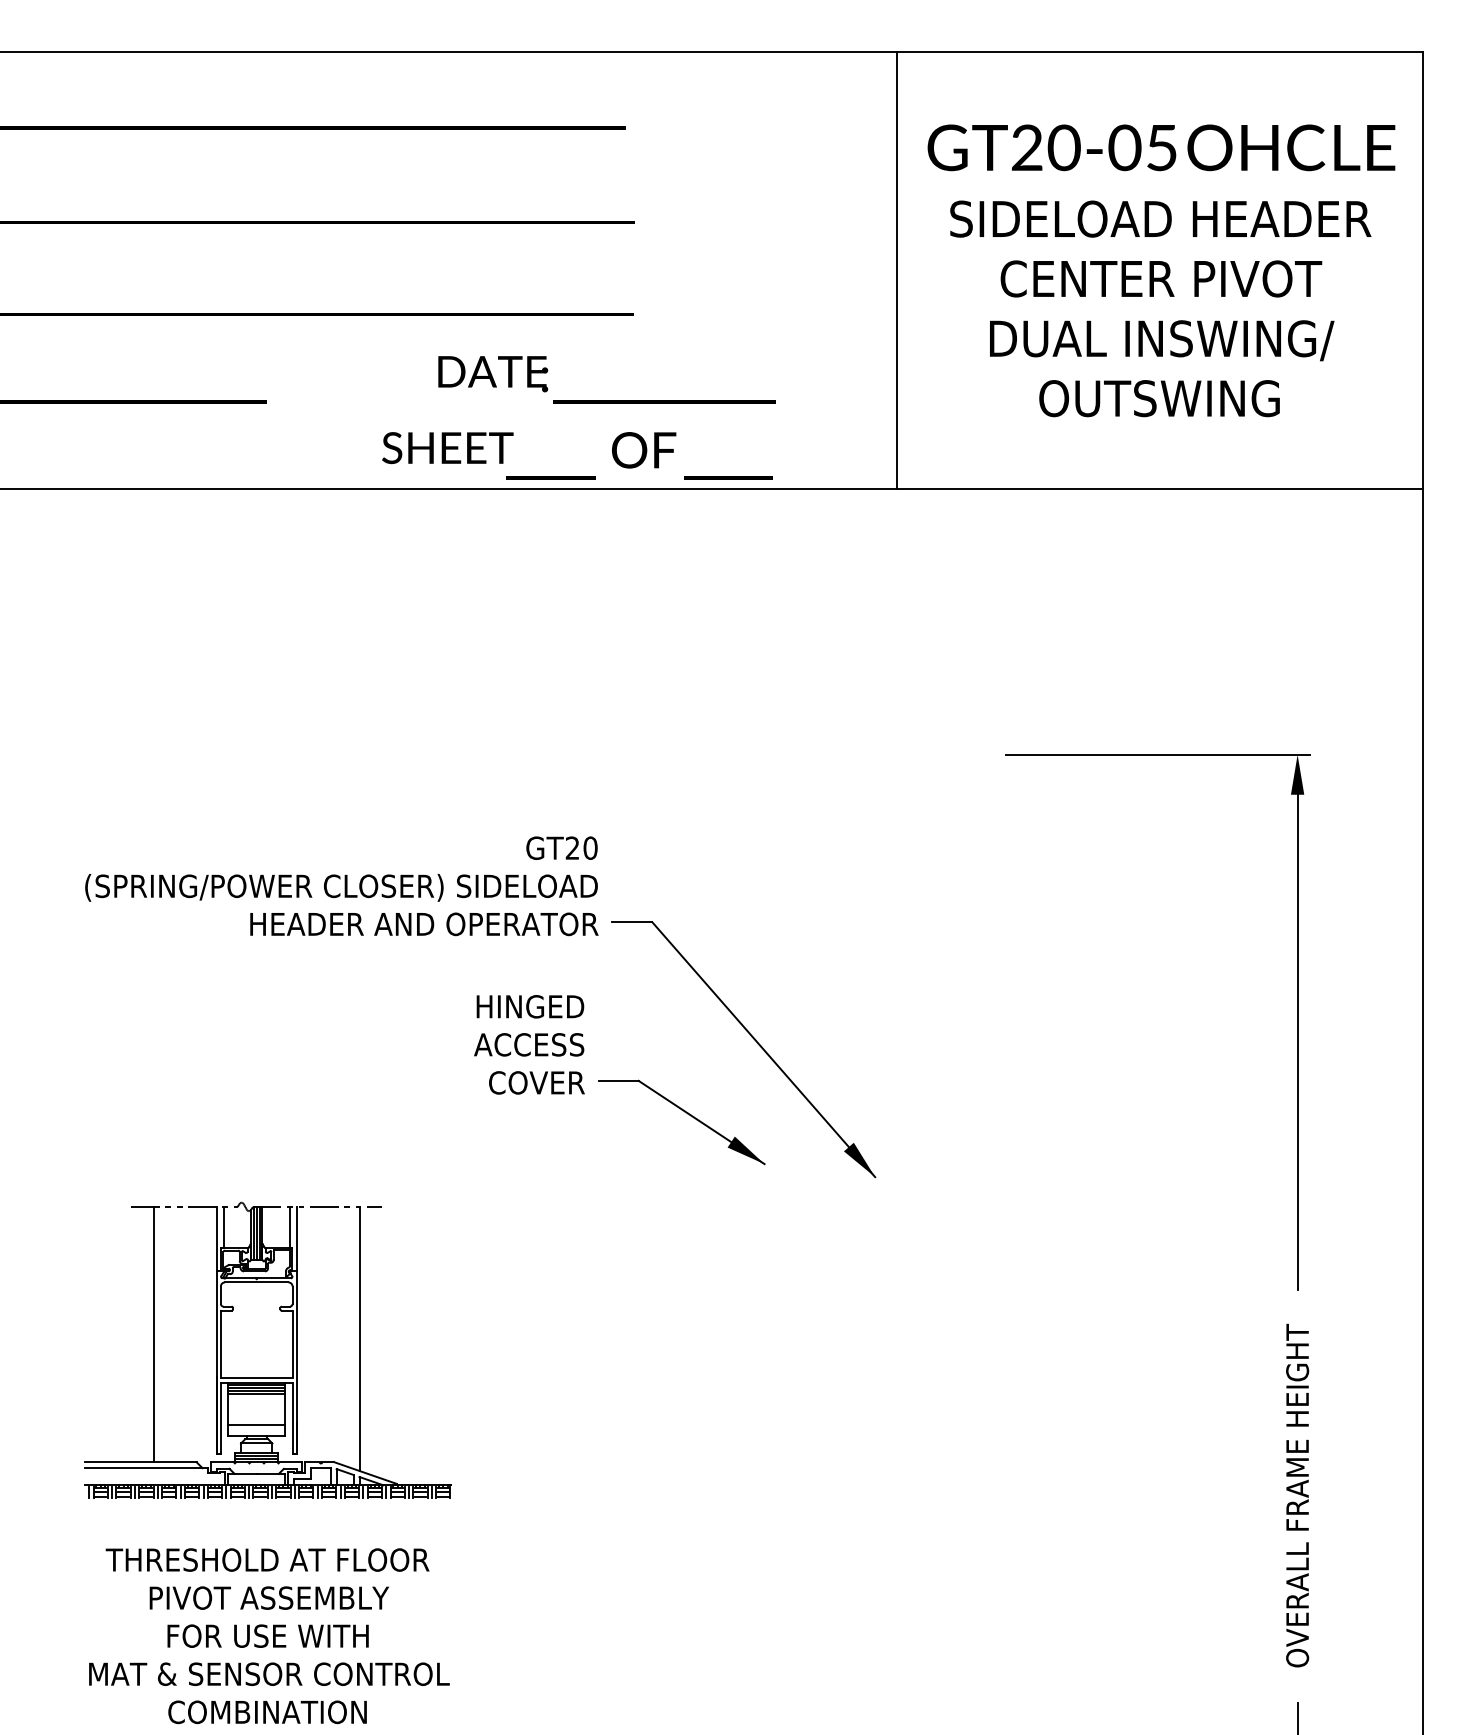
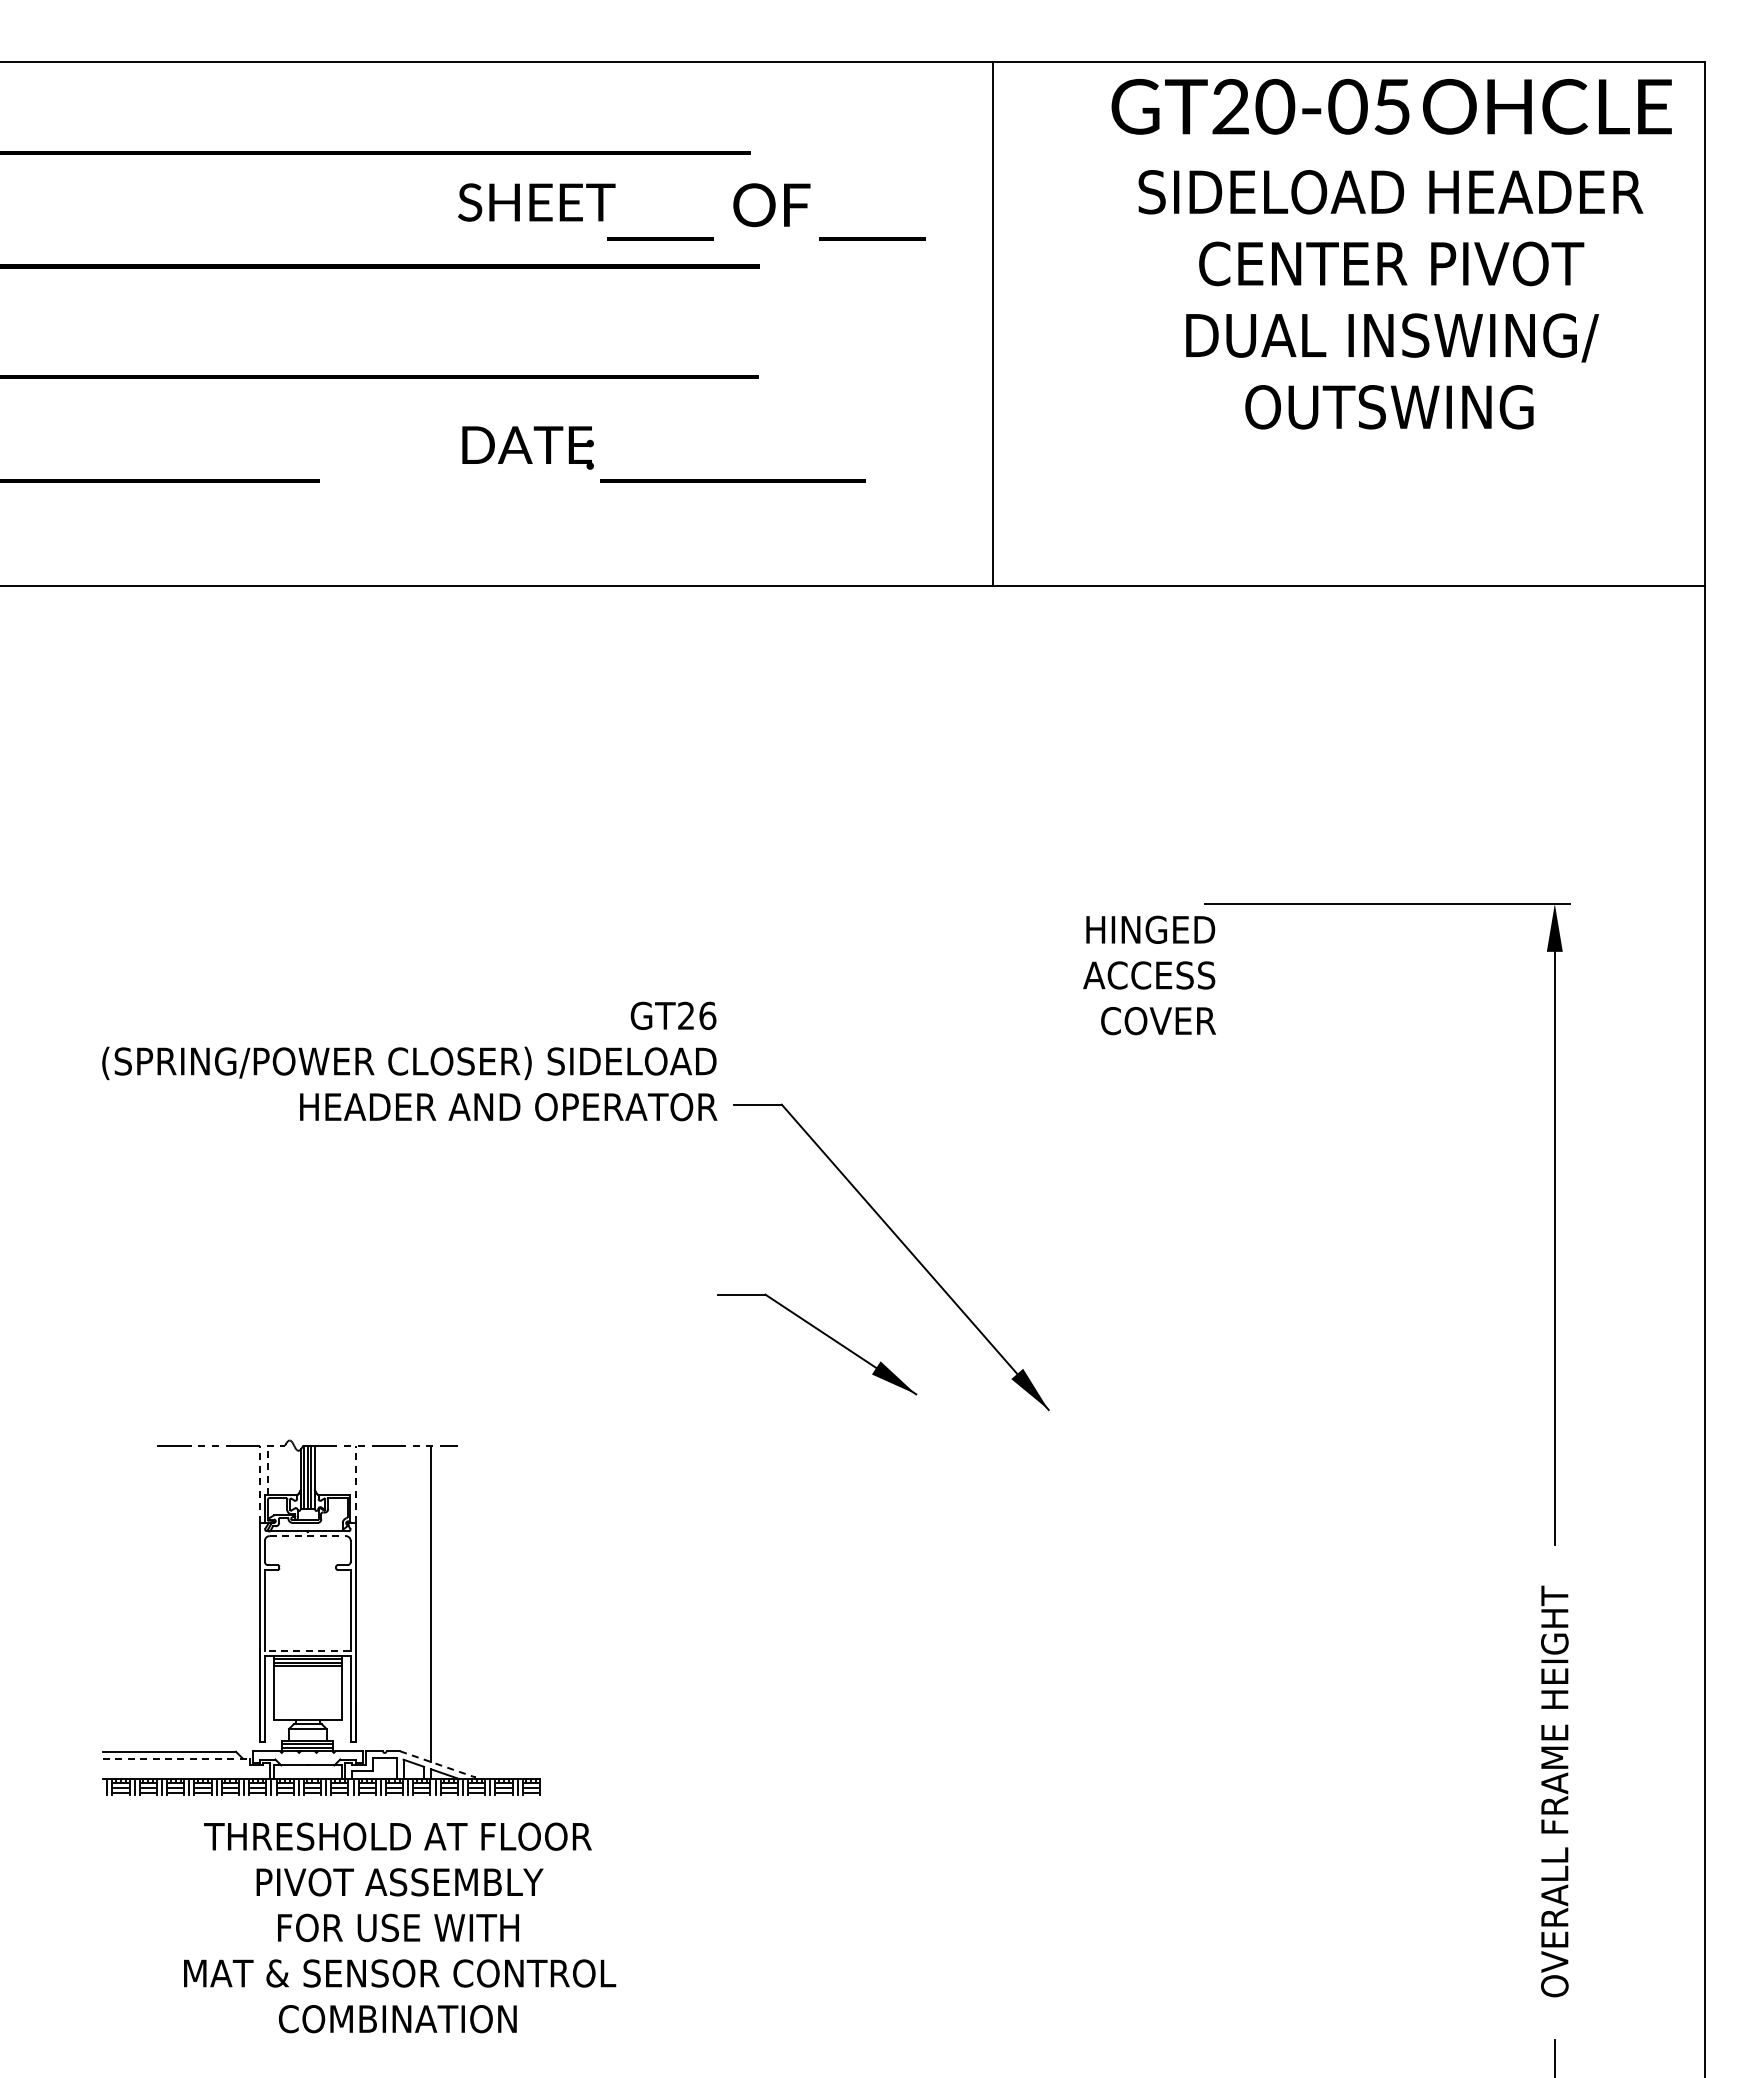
line: (896, 270) -> (992, 323), moved
text: (1161, 271) -> (1391, 254), moved
text: (606, 379) -> (663, 454), moved
text: (576, 455) -> (691, 211), moved
text: (590, 847) -> (707, 1015), GT20 -> GT26
text: (529, 1044) -> (1149, 975), moved
line: (289, 1226) -> (347, 1469), removed
line: (223, 1227) -> (268, 1470), solid -> dashed
line: (216, 1238) -> (259, 1483), solid -> dashed
line: (296, 1238) -> (355, 1483), solid -> dashed
line: (257, 1282) -> (308, 1536), solid -> dashed
line: (153, 1334) -> (184, 1598), removed
line: (256, 1378) -> (307, 1651), solid -> dashed
line: (256, 1393) -> (307, 1669), removed
line: (256, 1424) -> (307, 1706), removed
line: (147, 1468) -> (176, 1758), solid -> dashed
line: (364, 1473) -> (437, 1764), solid -> dashed
text: (269, 1635) -> (400, 1927), moved

